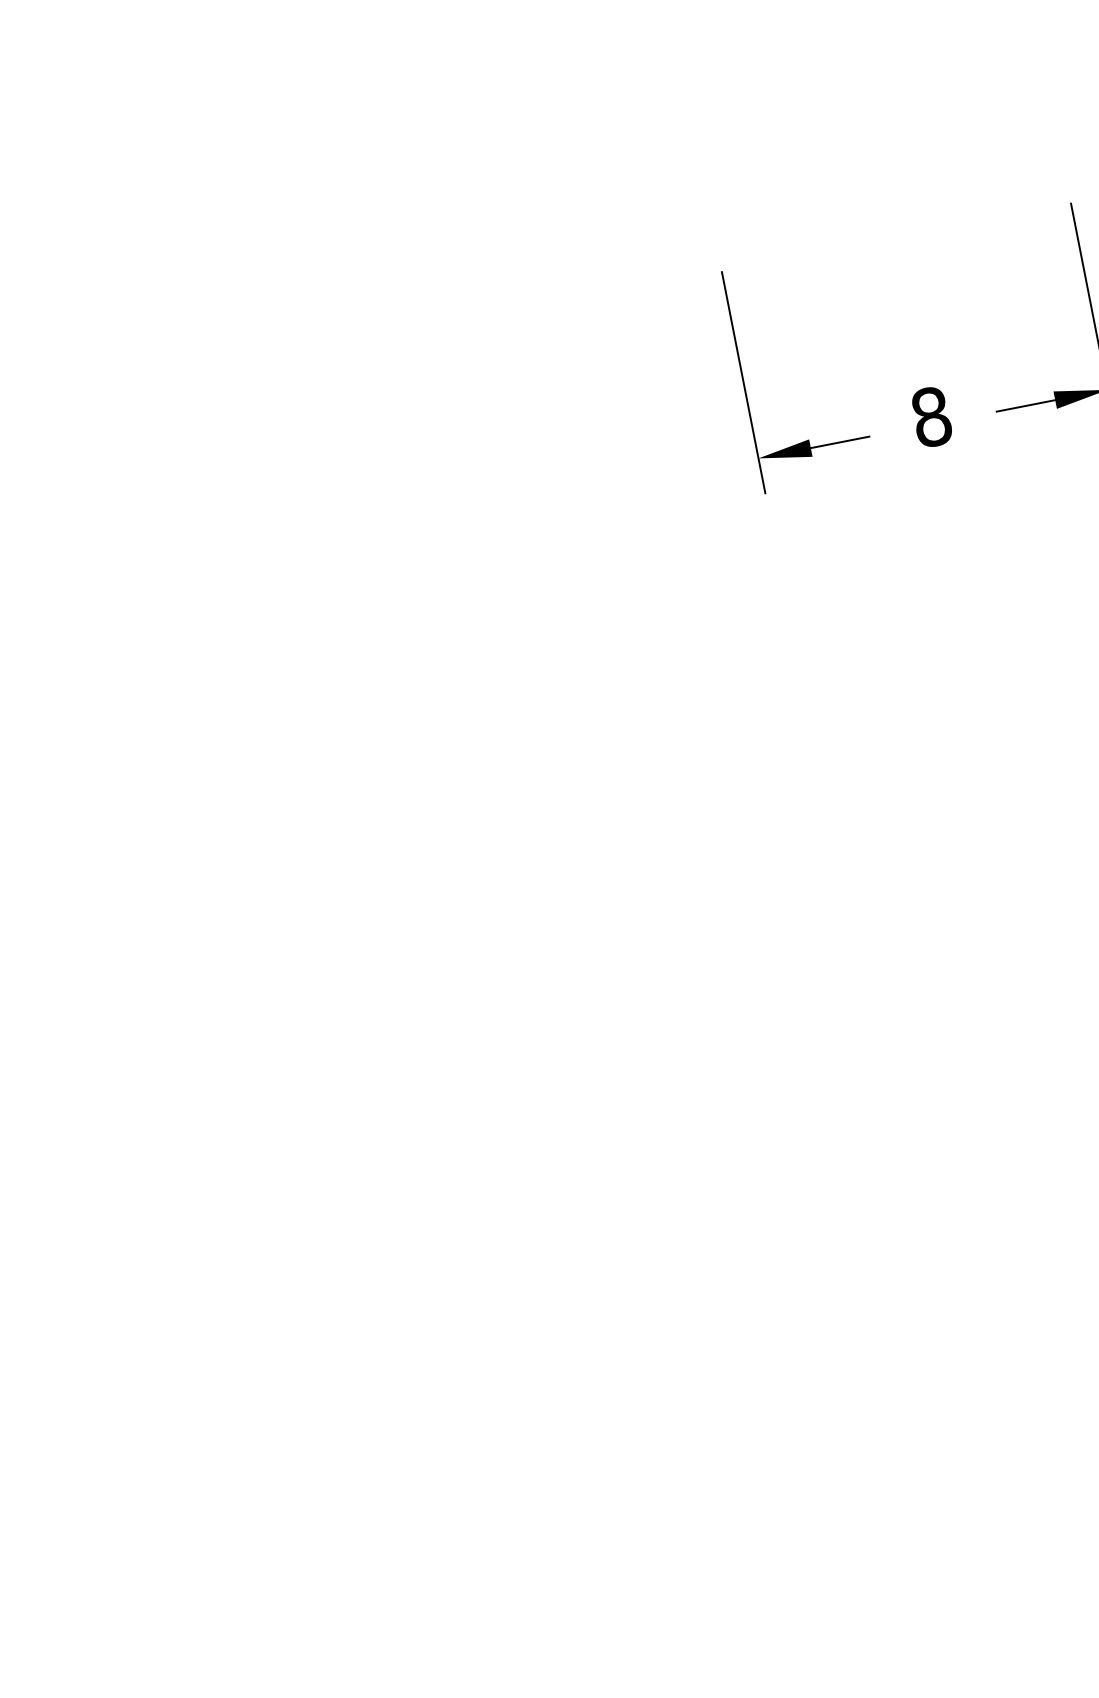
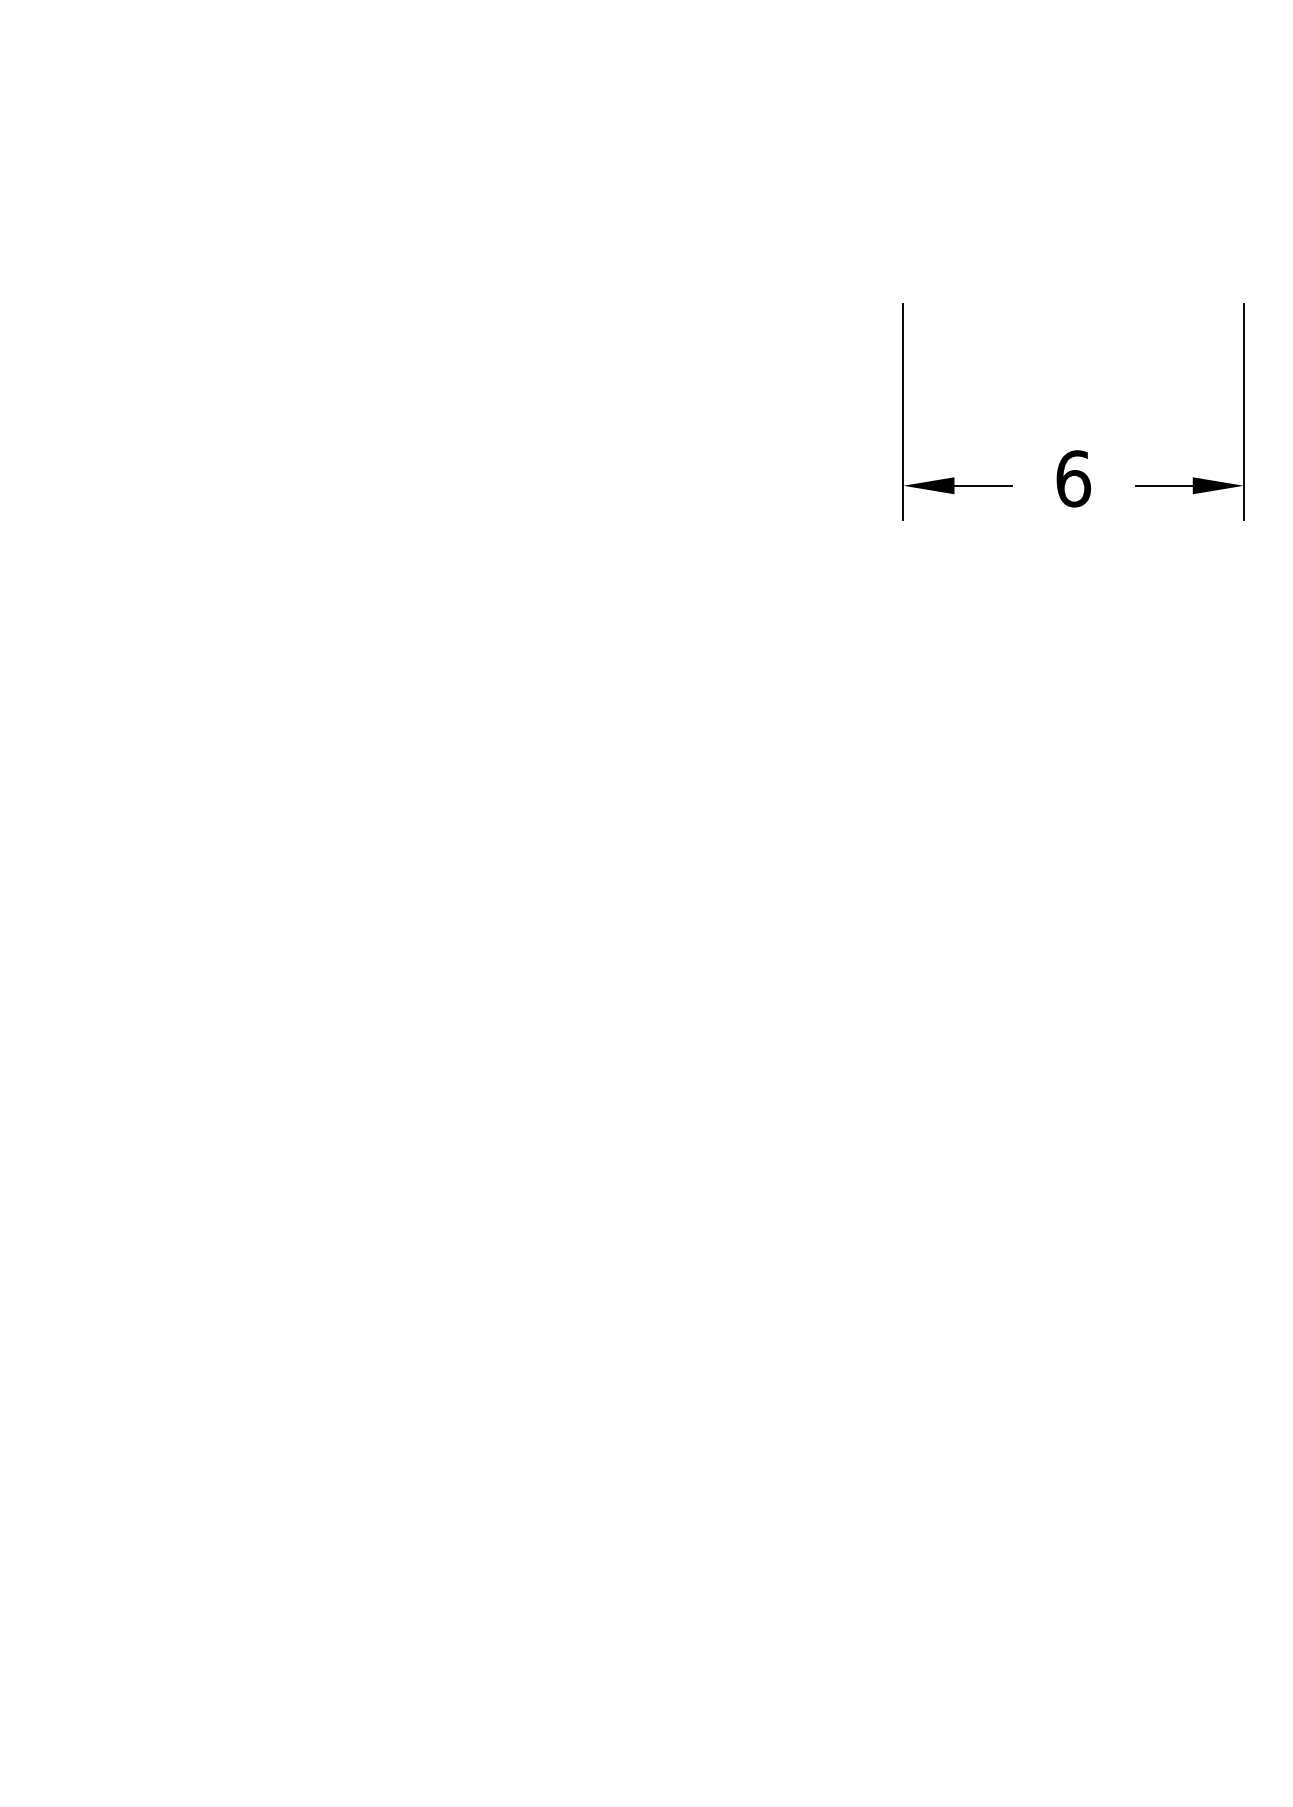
text: (931, 416) -> (1073, 478), 8 -> 6

